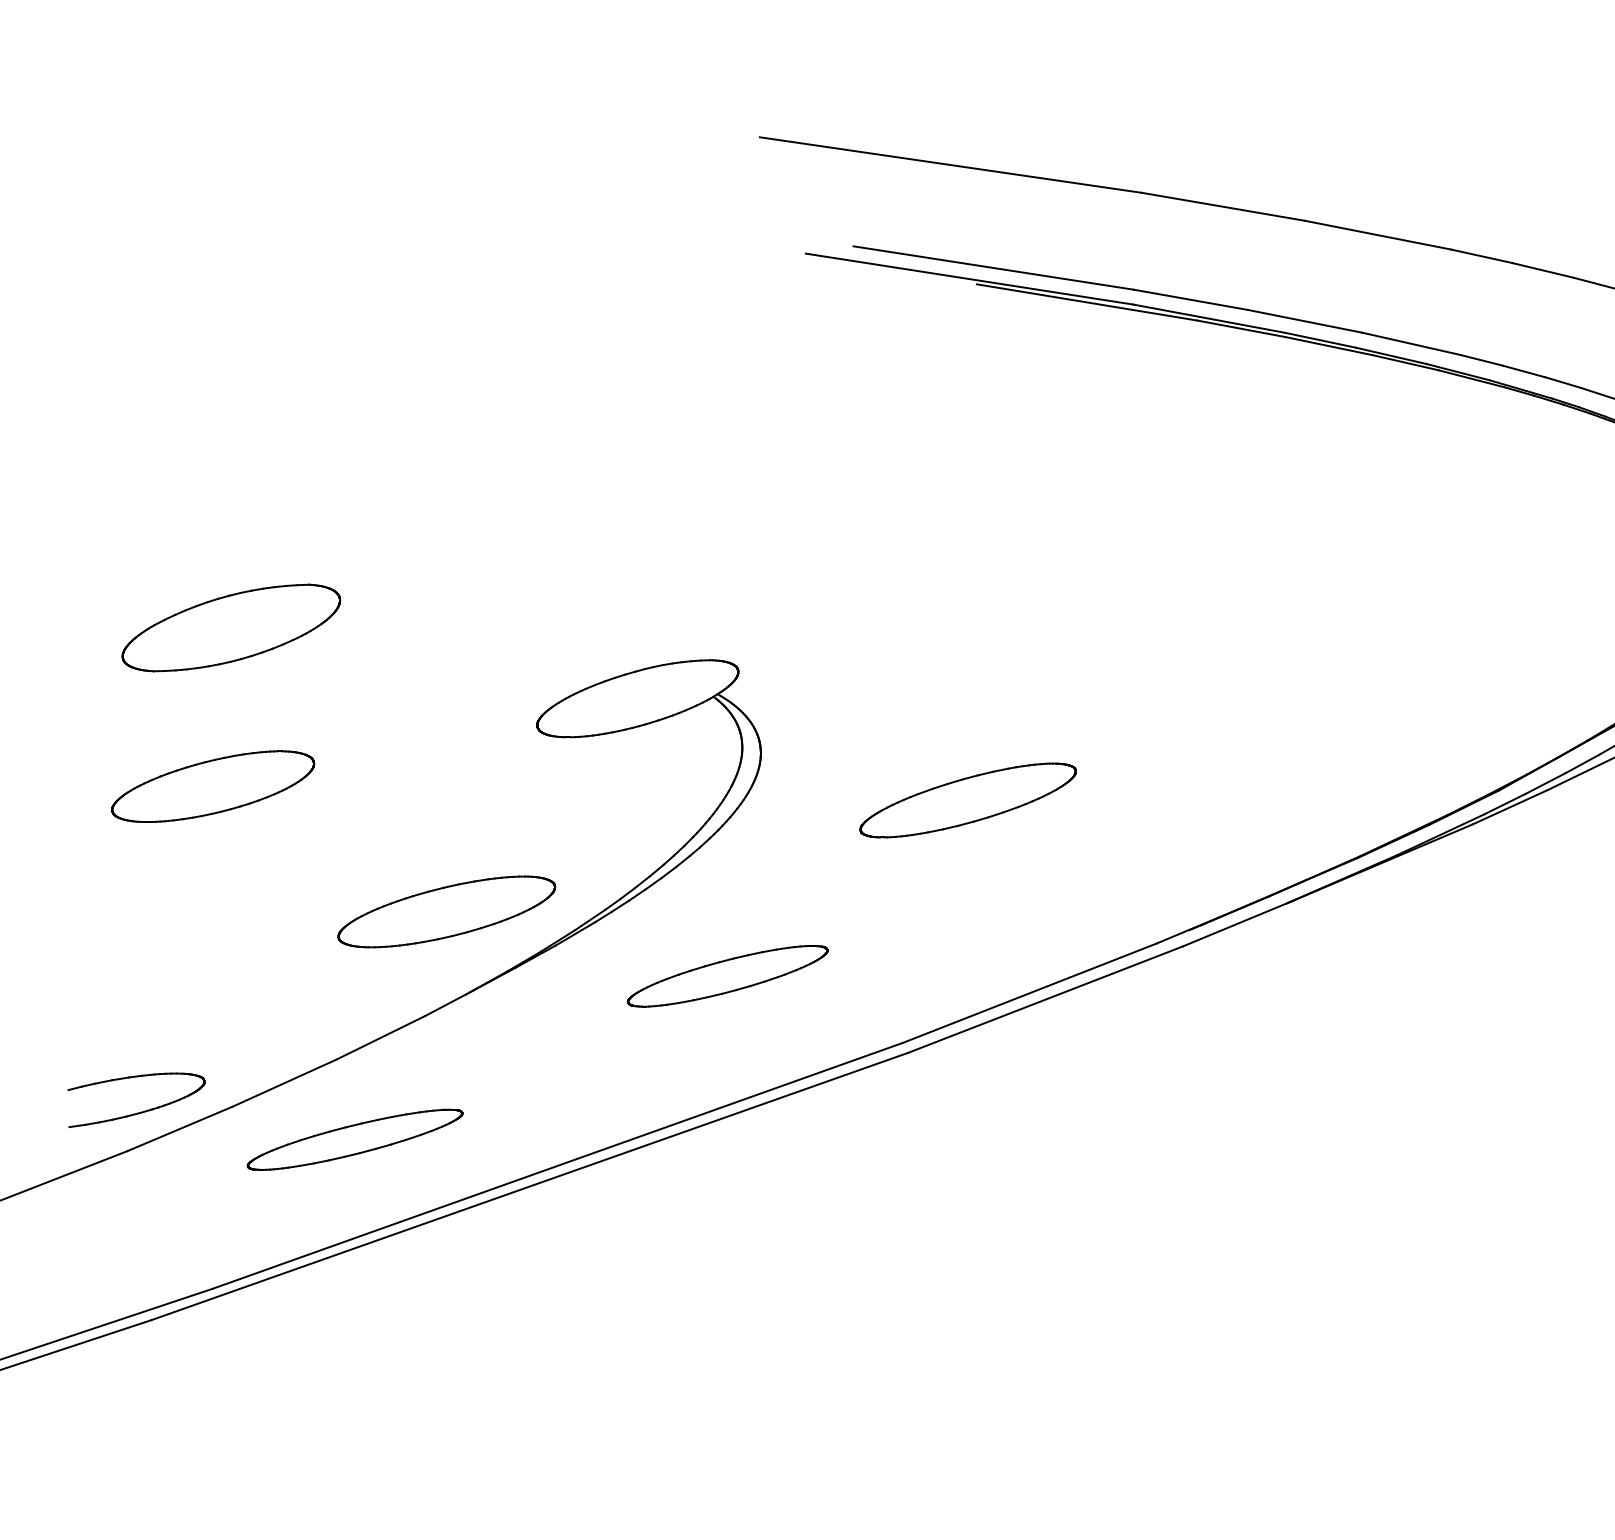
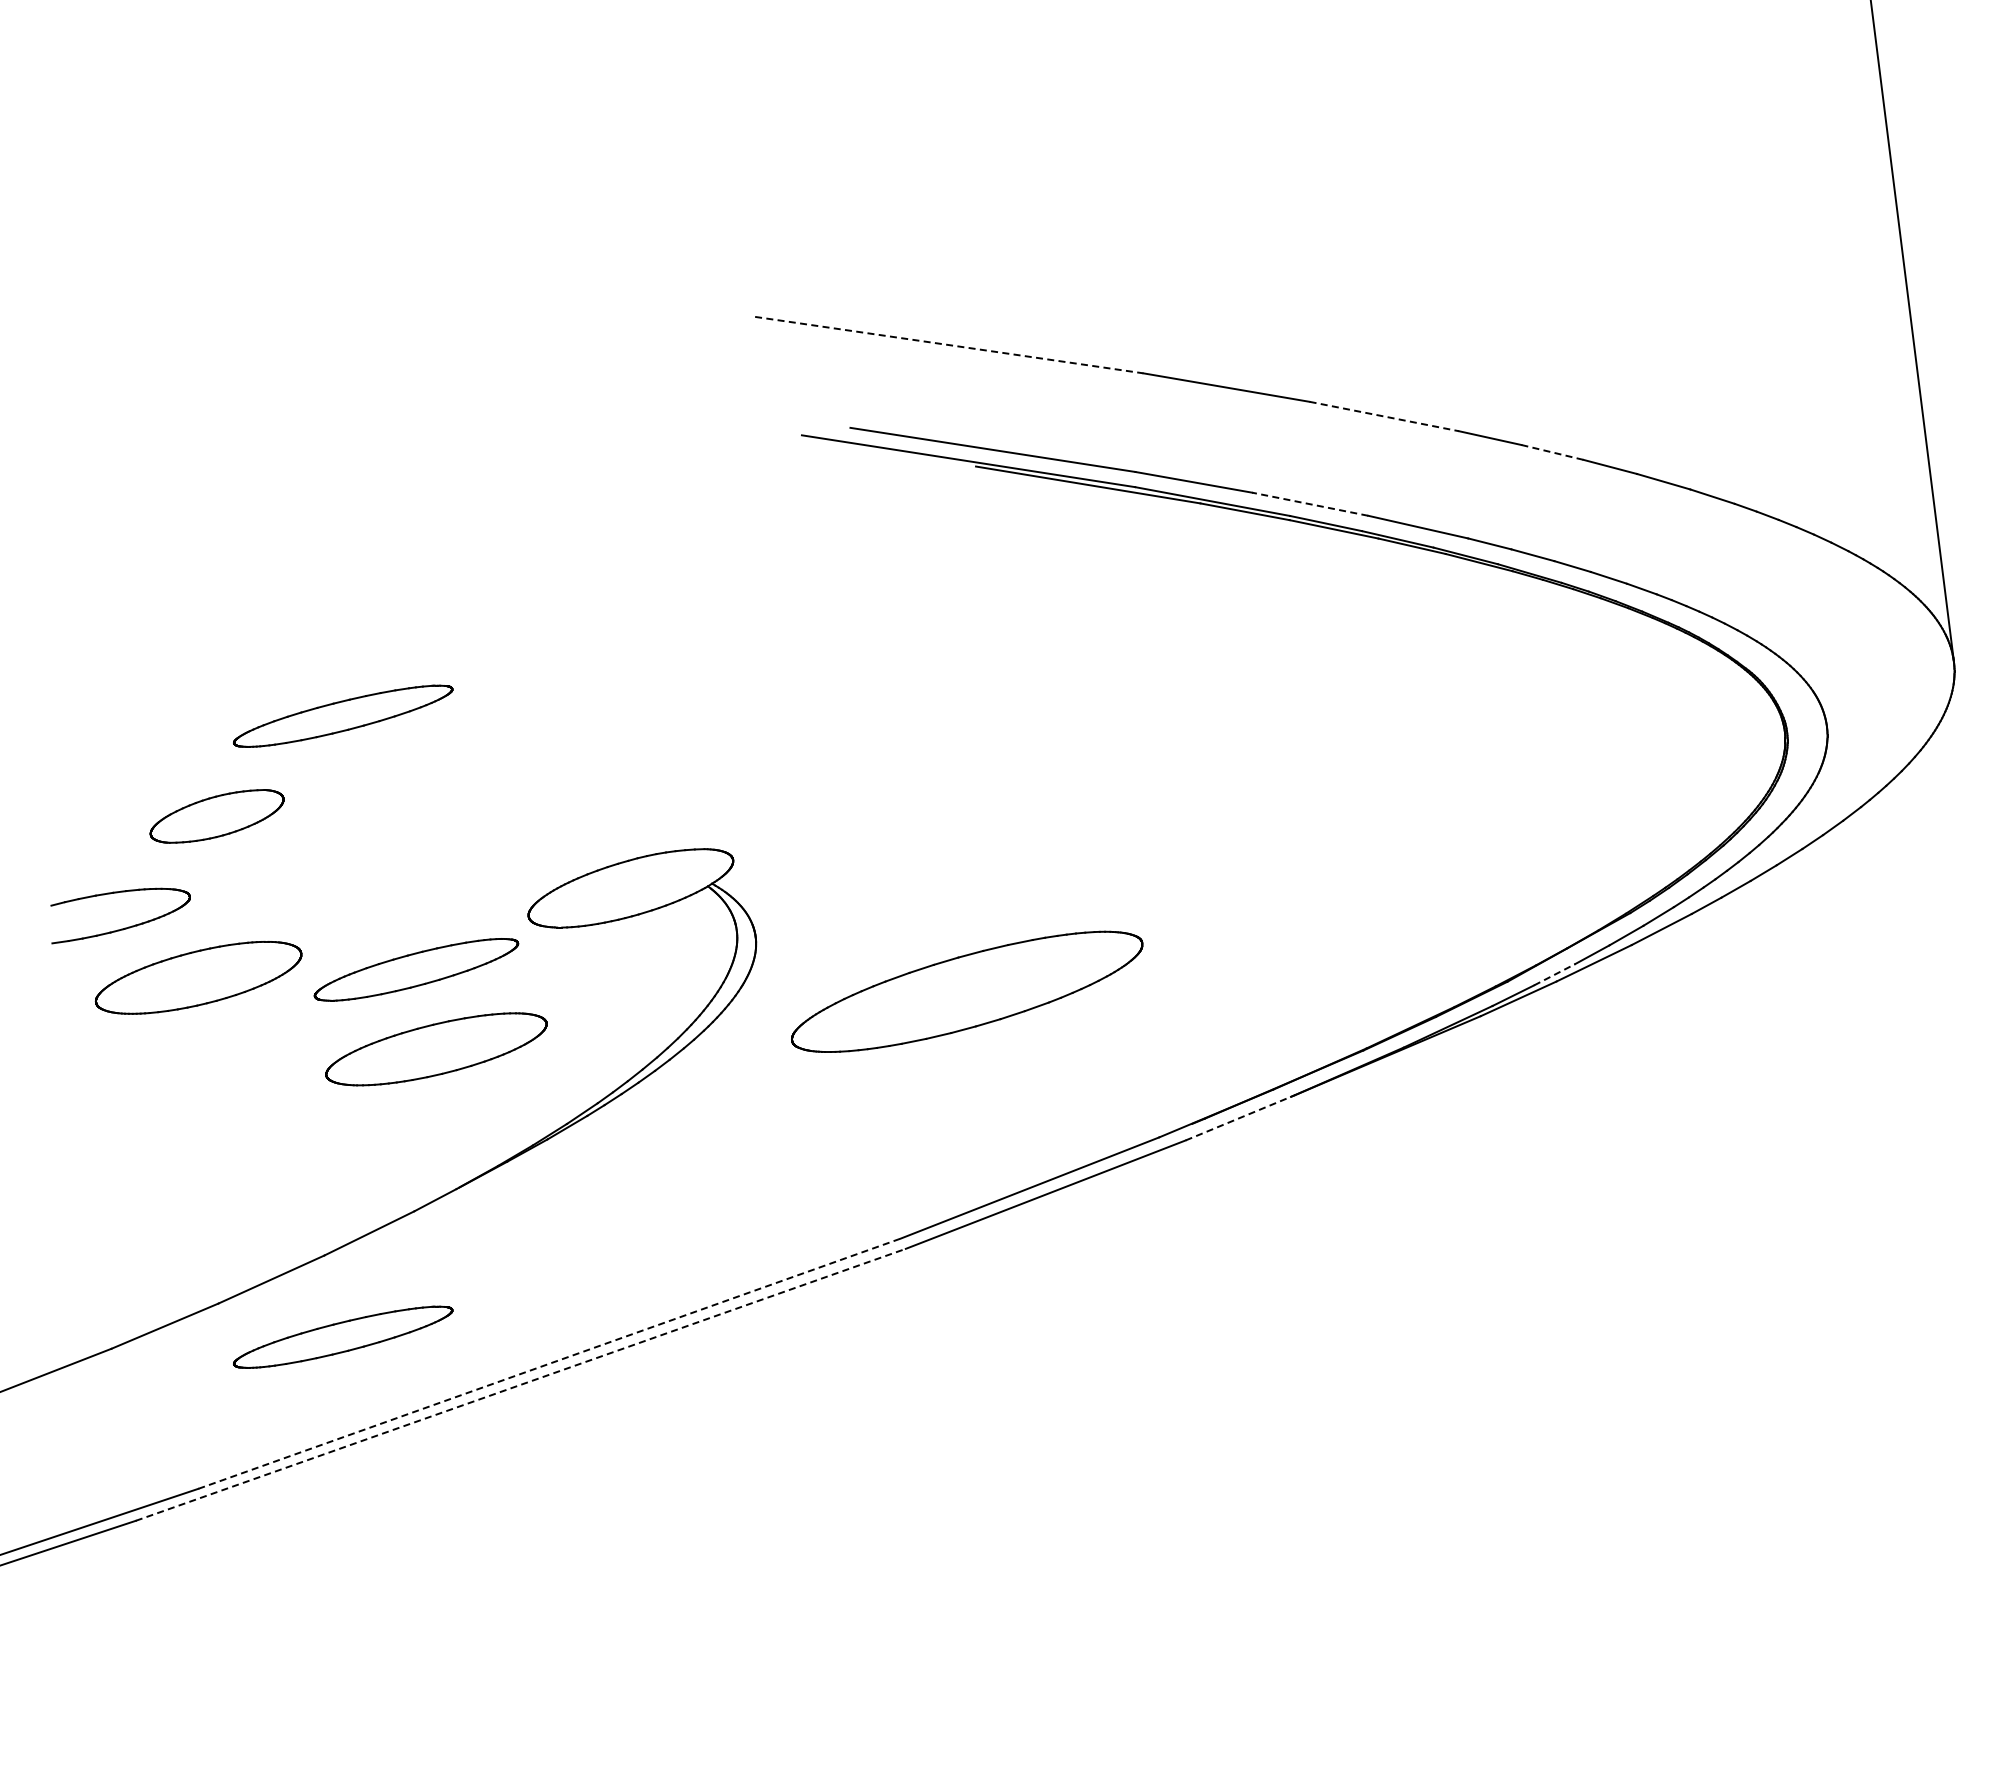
line: (950, 165) -> (949, 345), solid -> dashed
line: (1378, 235) -> (1384, 416), solid -> dashed
line: (1543, 270) -> (1552, 452), solid -> dashed
line: (1304, 321) -> (1309, 504), solid -> dashed
part: (355, 528) -> (343, 715), added
part: (230, 628) -> (216, 816), size x0.6
line: (1545, 783) -> (1554, 974), solid -> dashed
part: (967, 800) -> (966, 991), size x1.6
part: (446, 912) -> (436, 1049), moved
line: (1236, 923) -> (1240, 1117), solid -> dashed
part: (727, 975) -> (416, 969), moved
part: (140, 1111) -> (124, 927), moved
line: (557, 1165) -> (549, 1363), solid -> dashed
line: (530, 1186) -> (521, 1384), solid -> dashed

